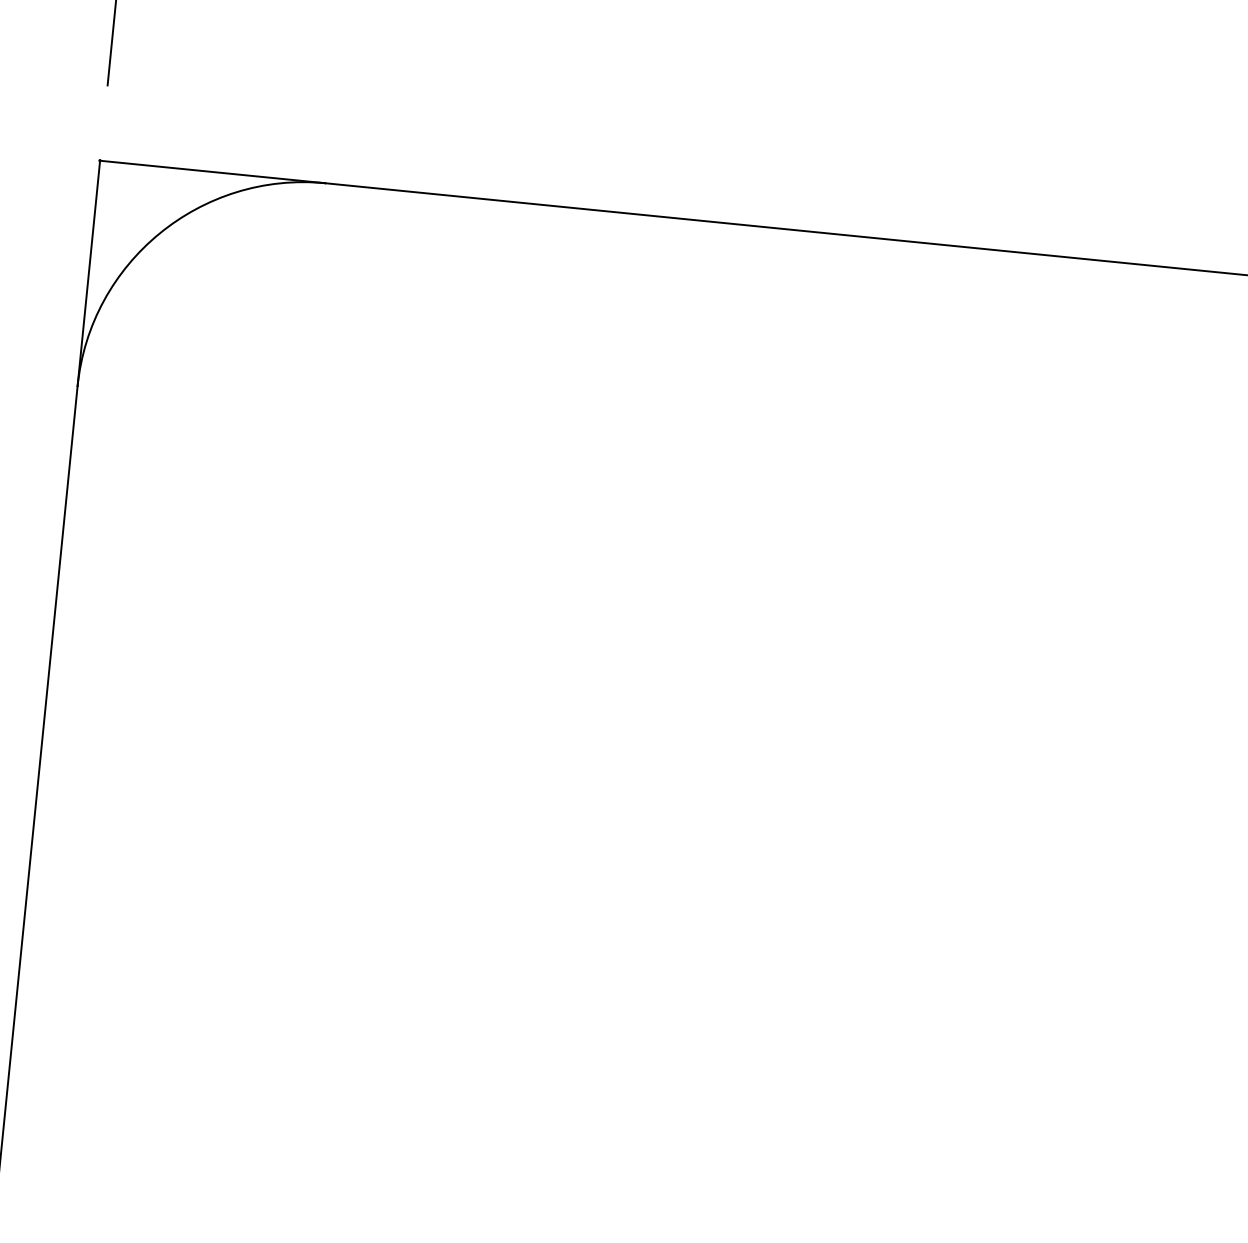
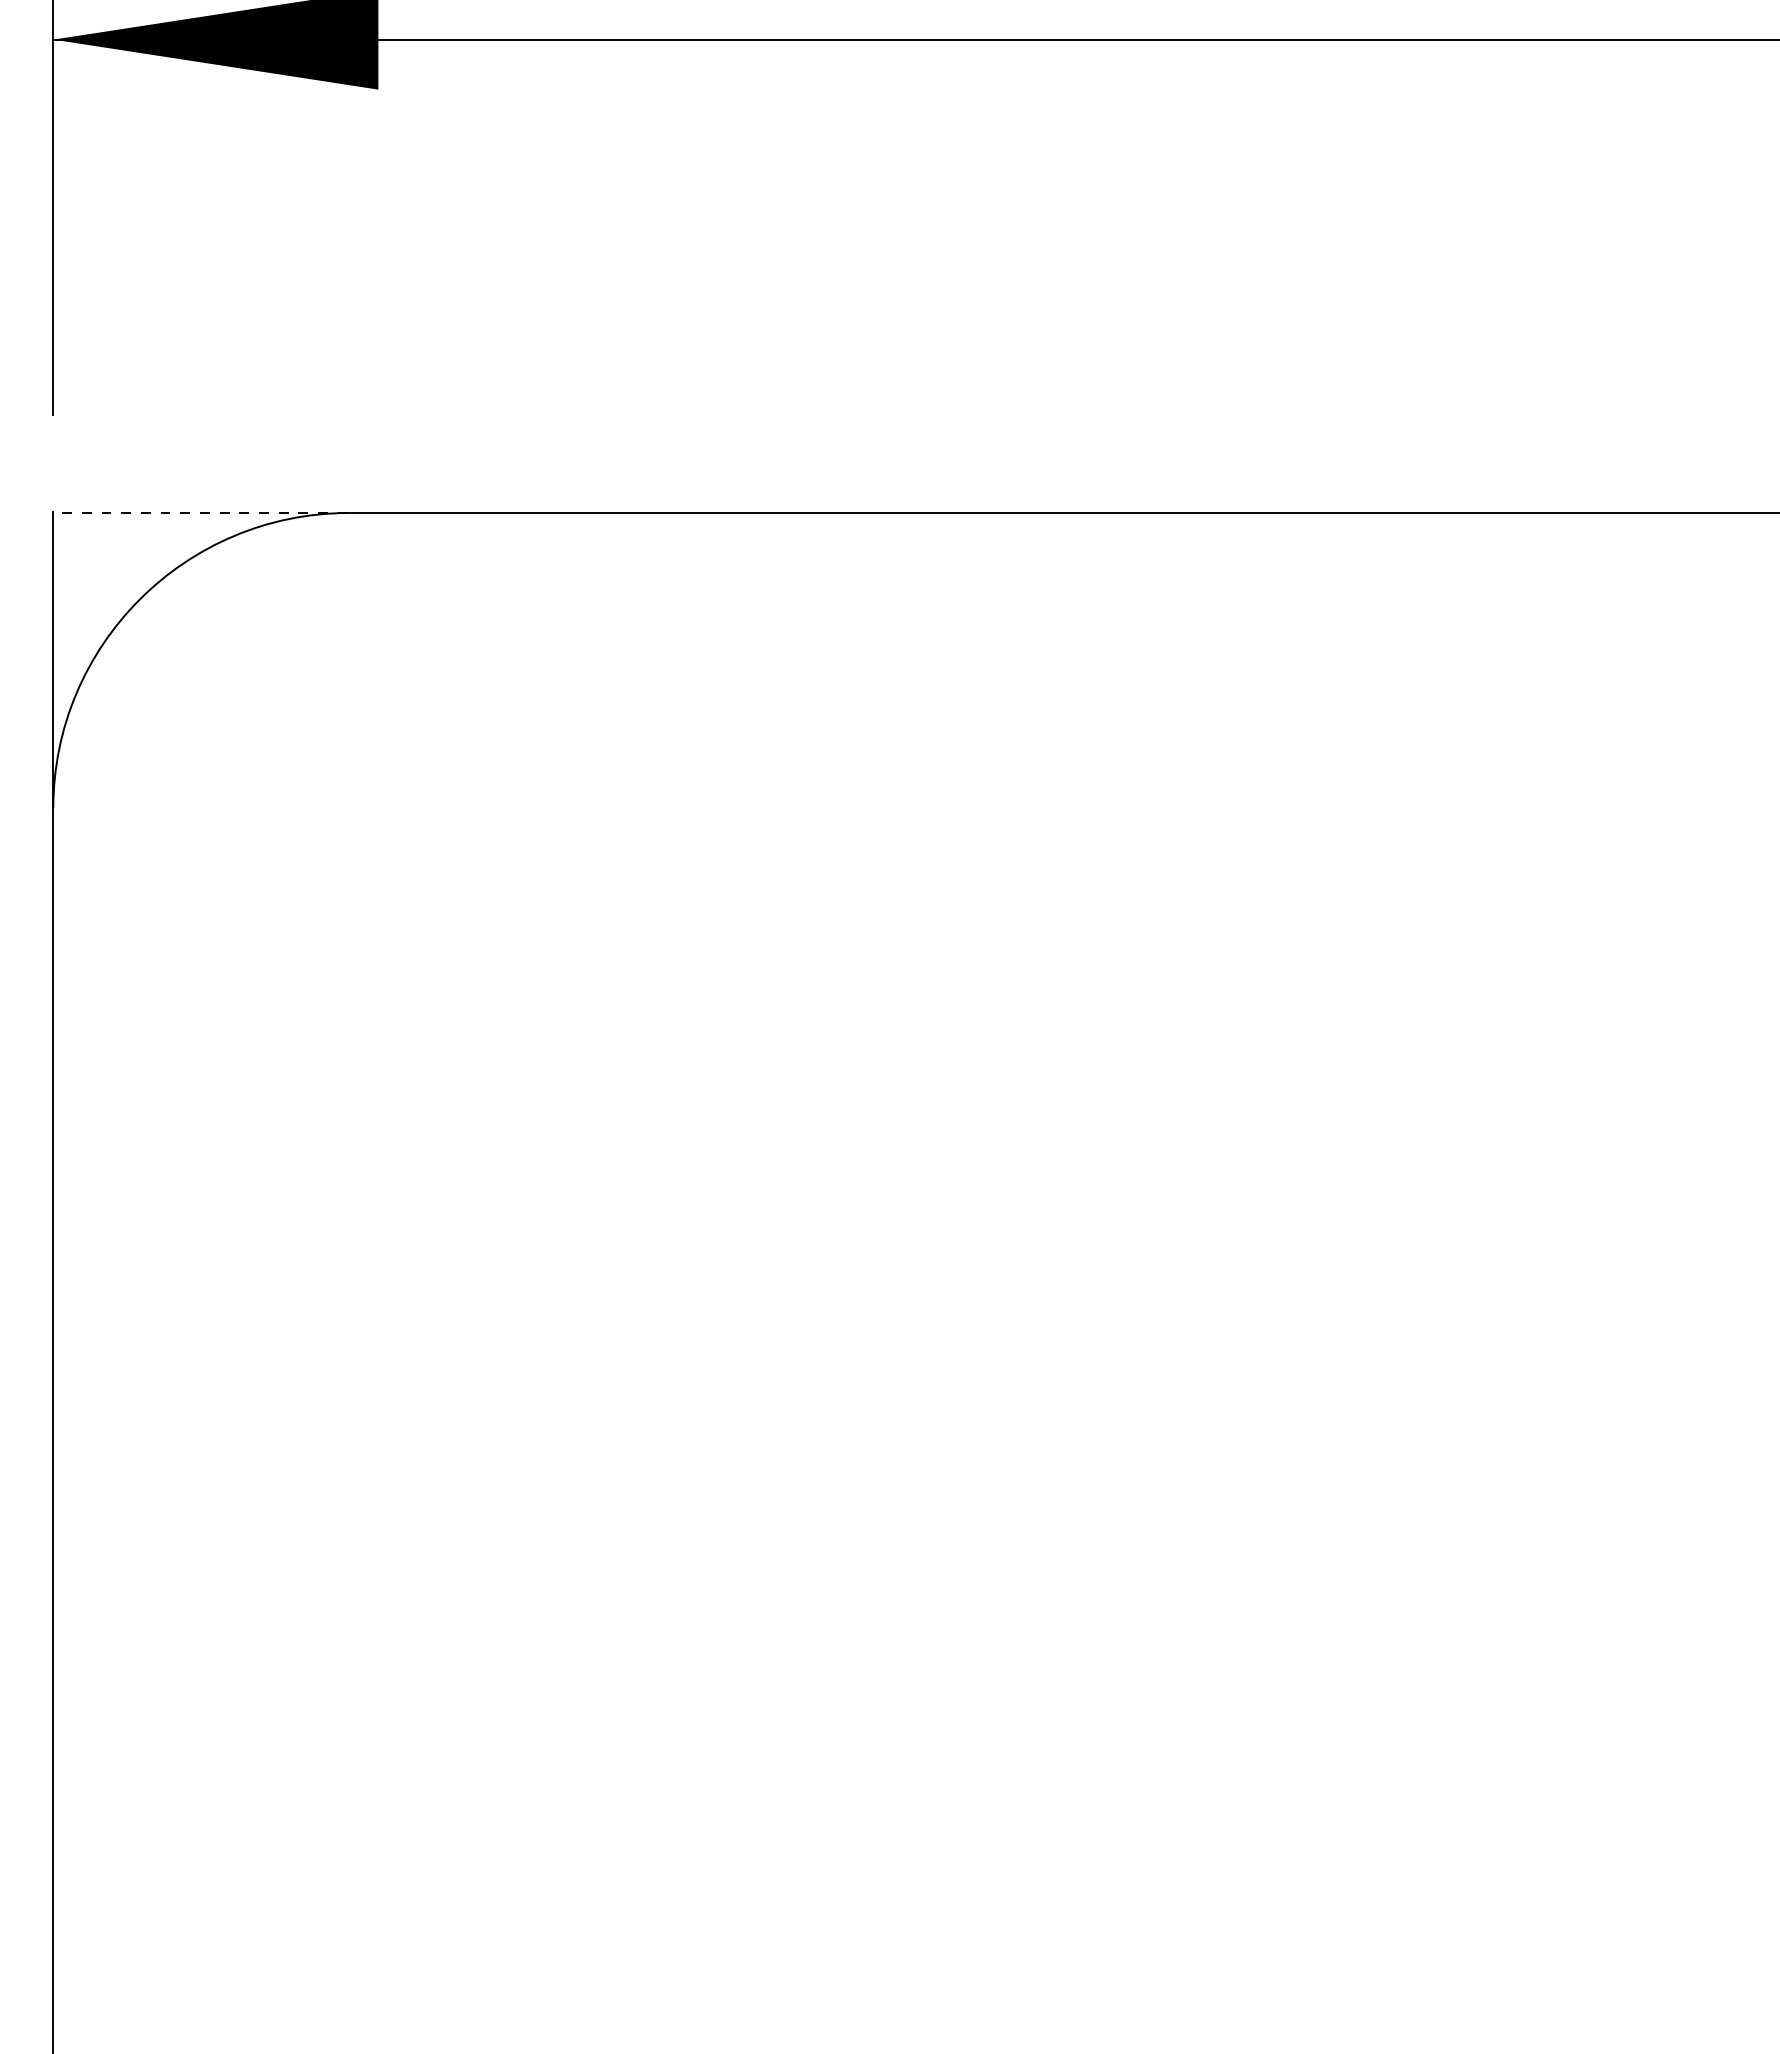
line: (212, 172) -> (200, 513), solid -> dashed

